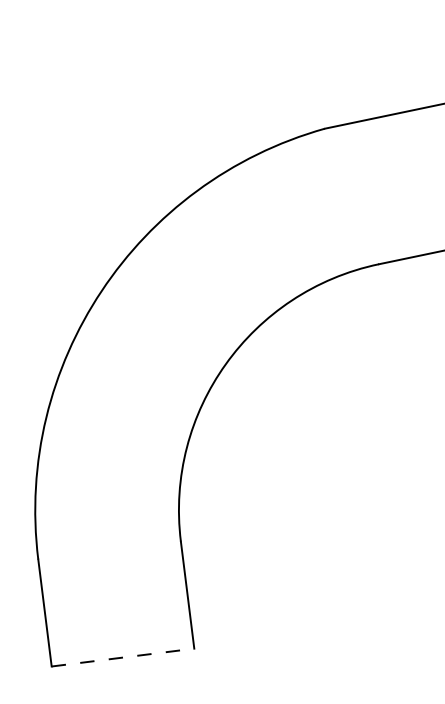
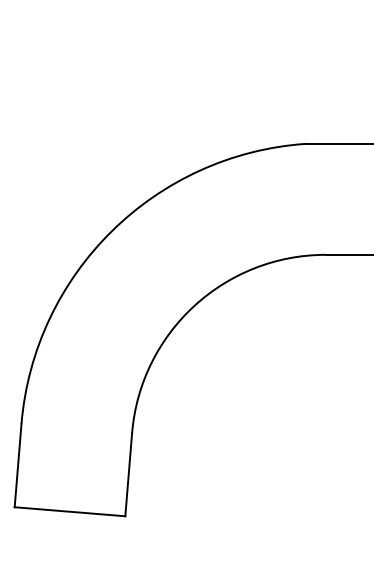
line: (123, 657) -> (70, 511), dashed -> solid

